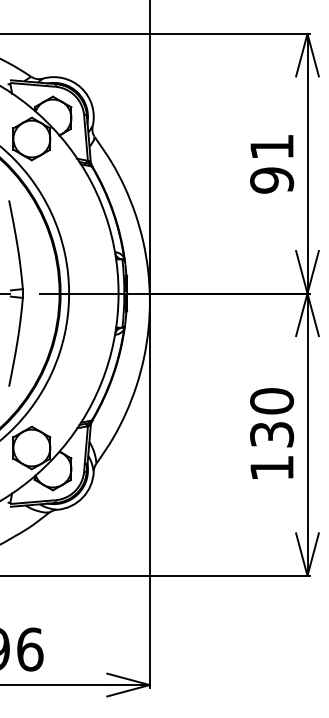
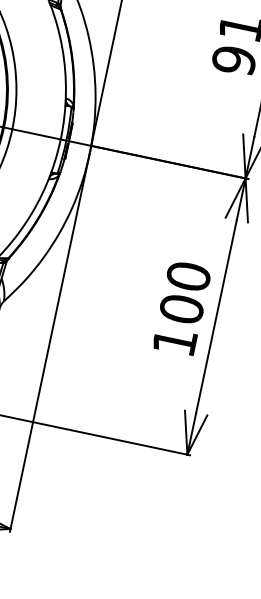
text: (272, 434) -> (182, 309), 130 -> 100

